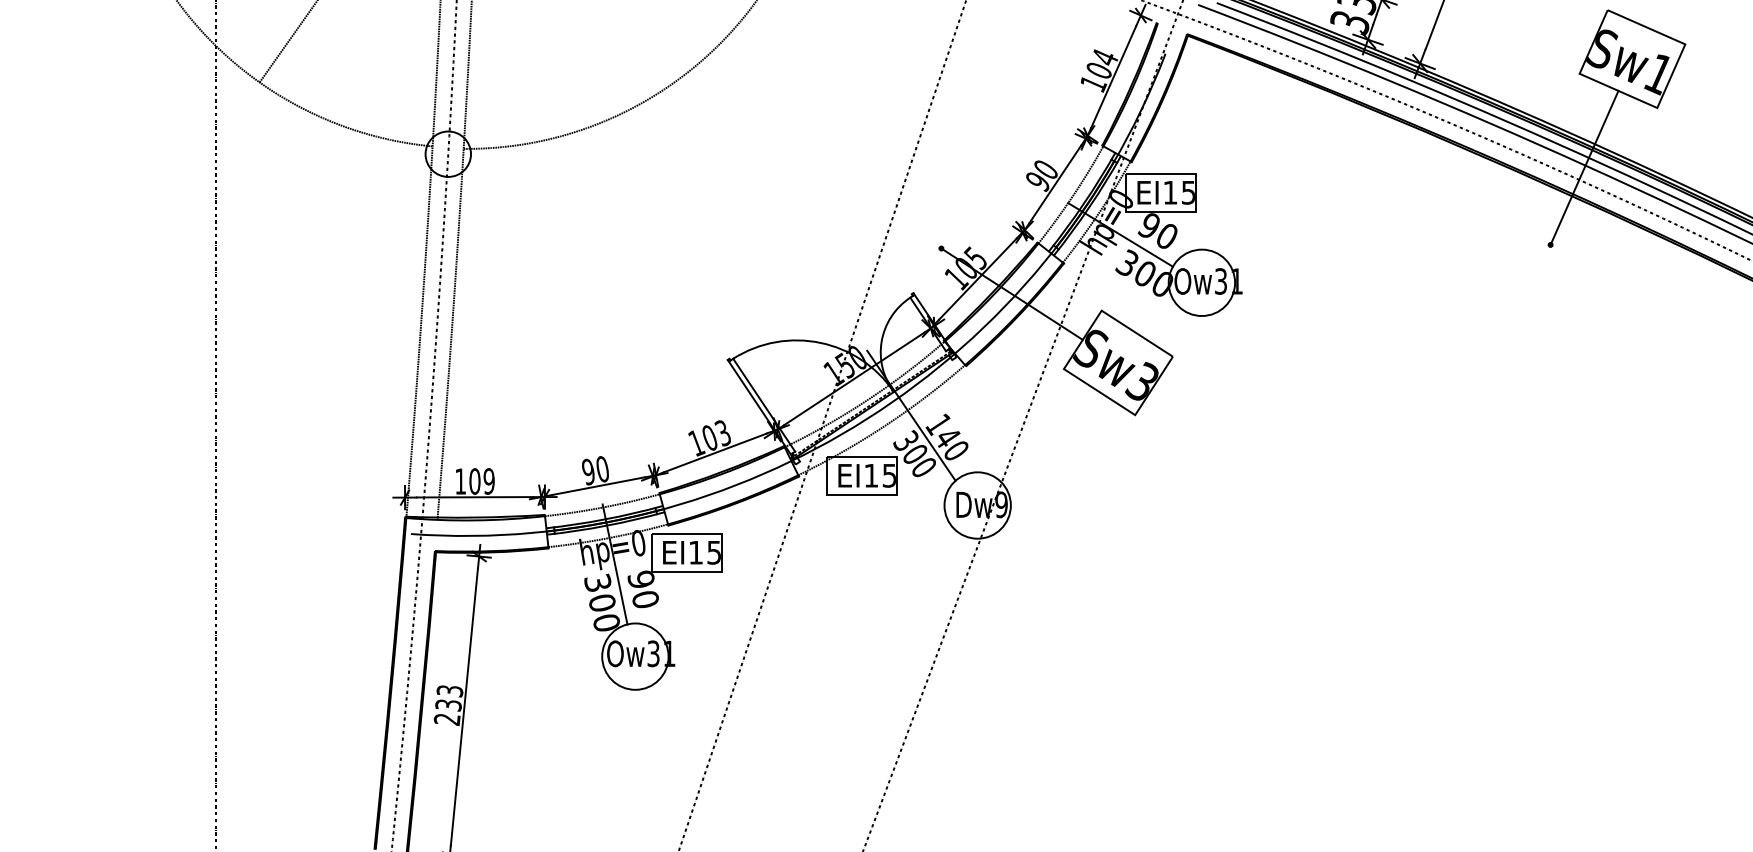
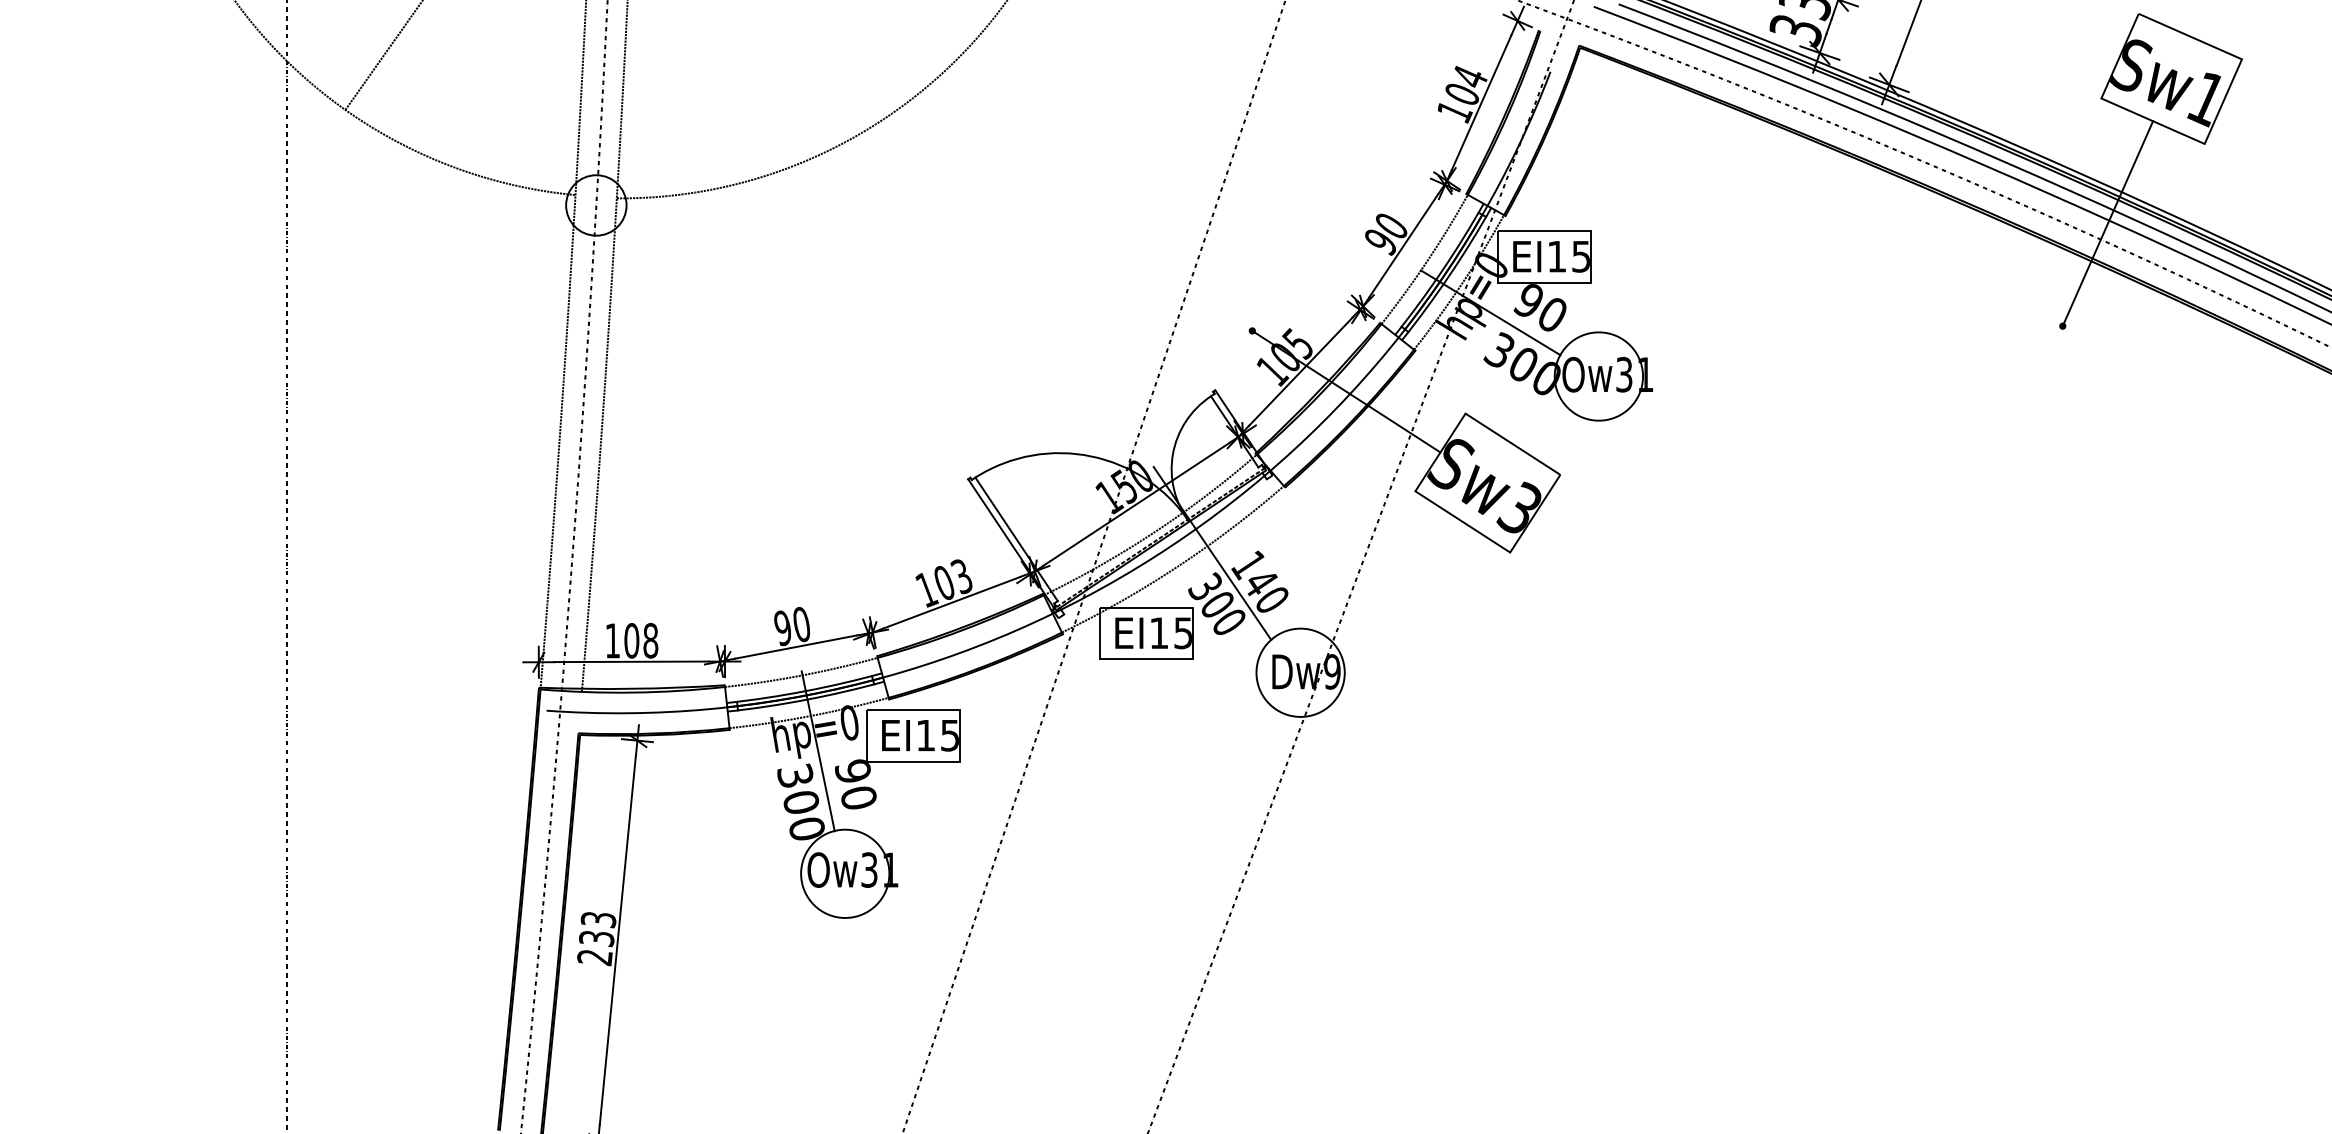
text: (488, 481) -> (650, 640), 109 -> 108

